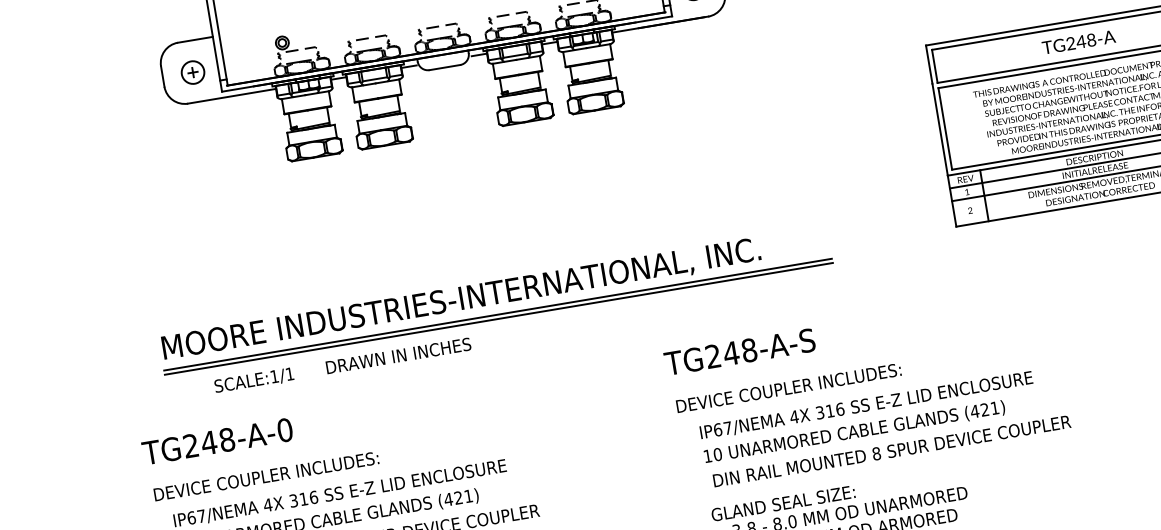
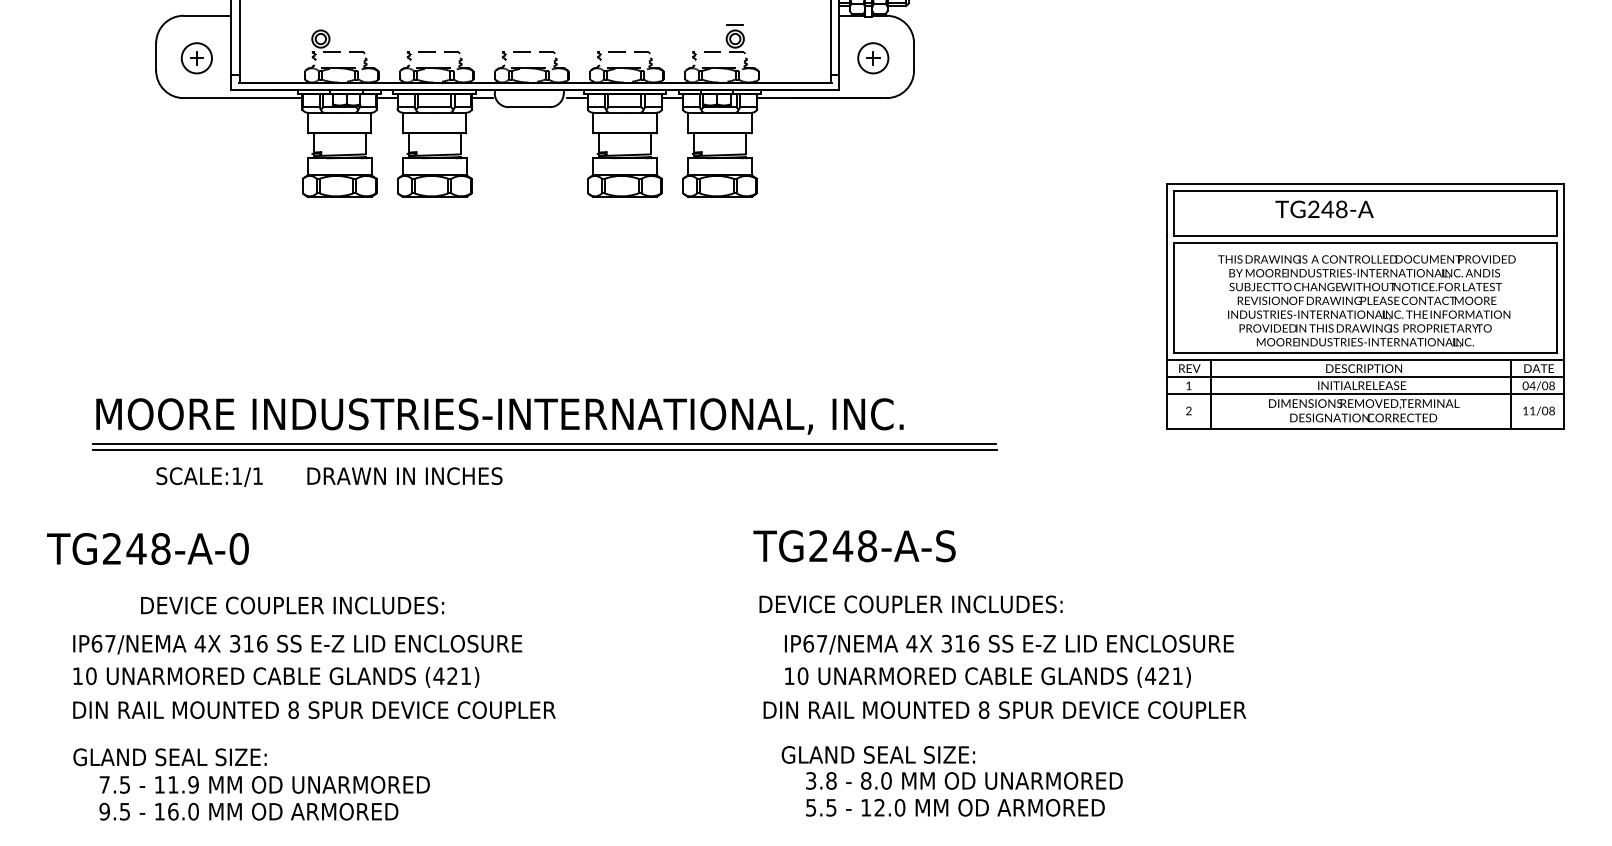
text: (1078, 42) -> (1324, 209), moved
text: (891, 450) -> (1004, 709), moved
text: (266, 476) -> (292, 605), moved

